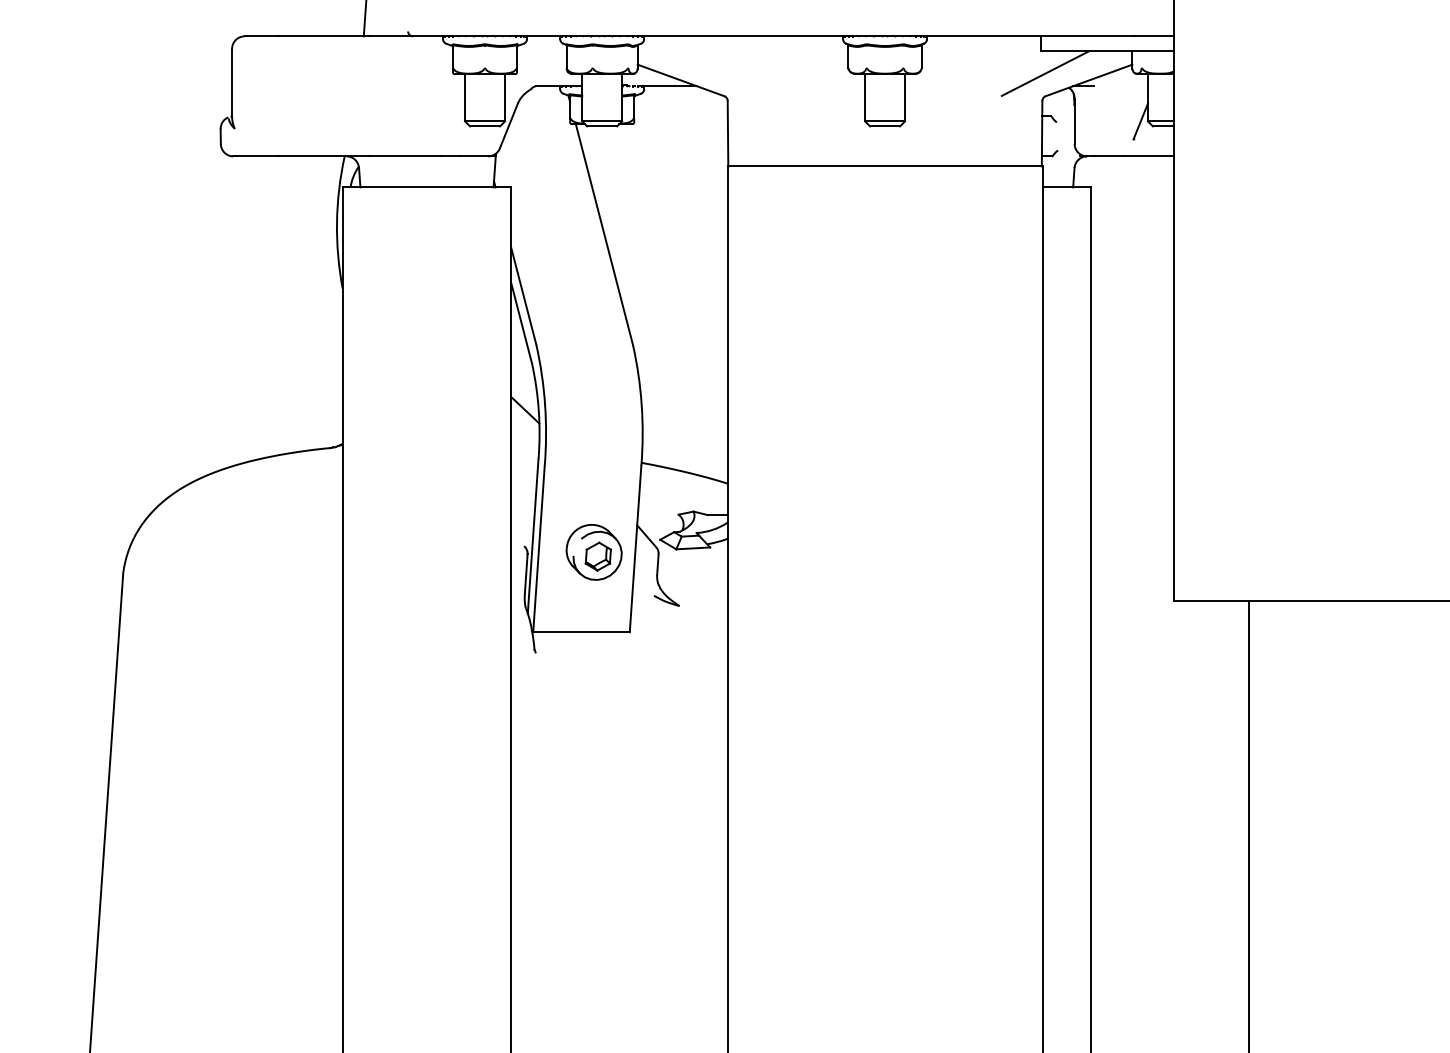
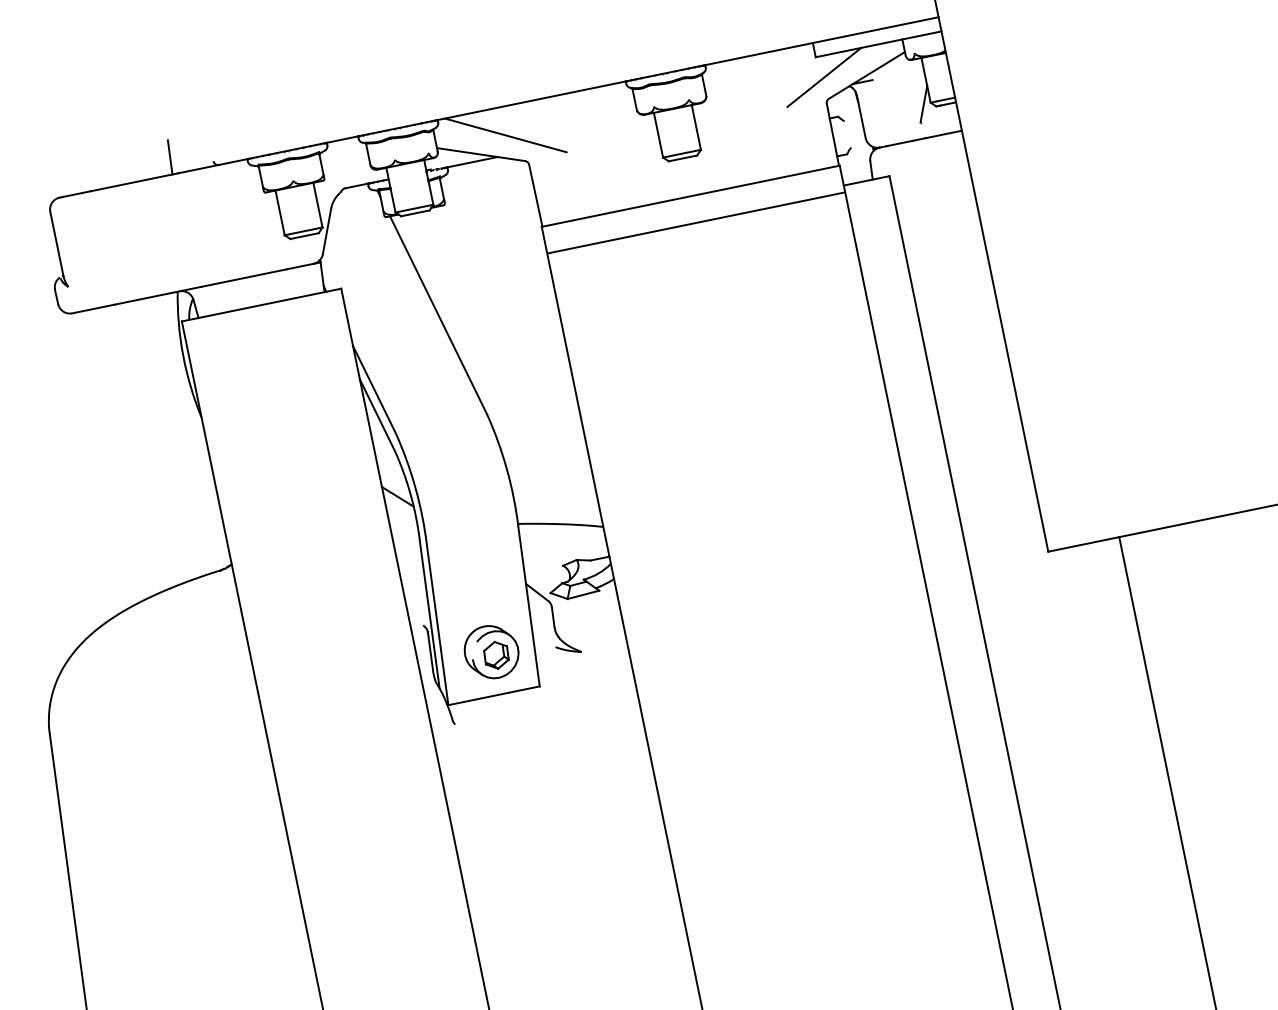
line: (709, 65) -> (505, 134), added
line: (884, 194) -> (695, 222), added
part: (593, 552) -> (491, 652), moved

